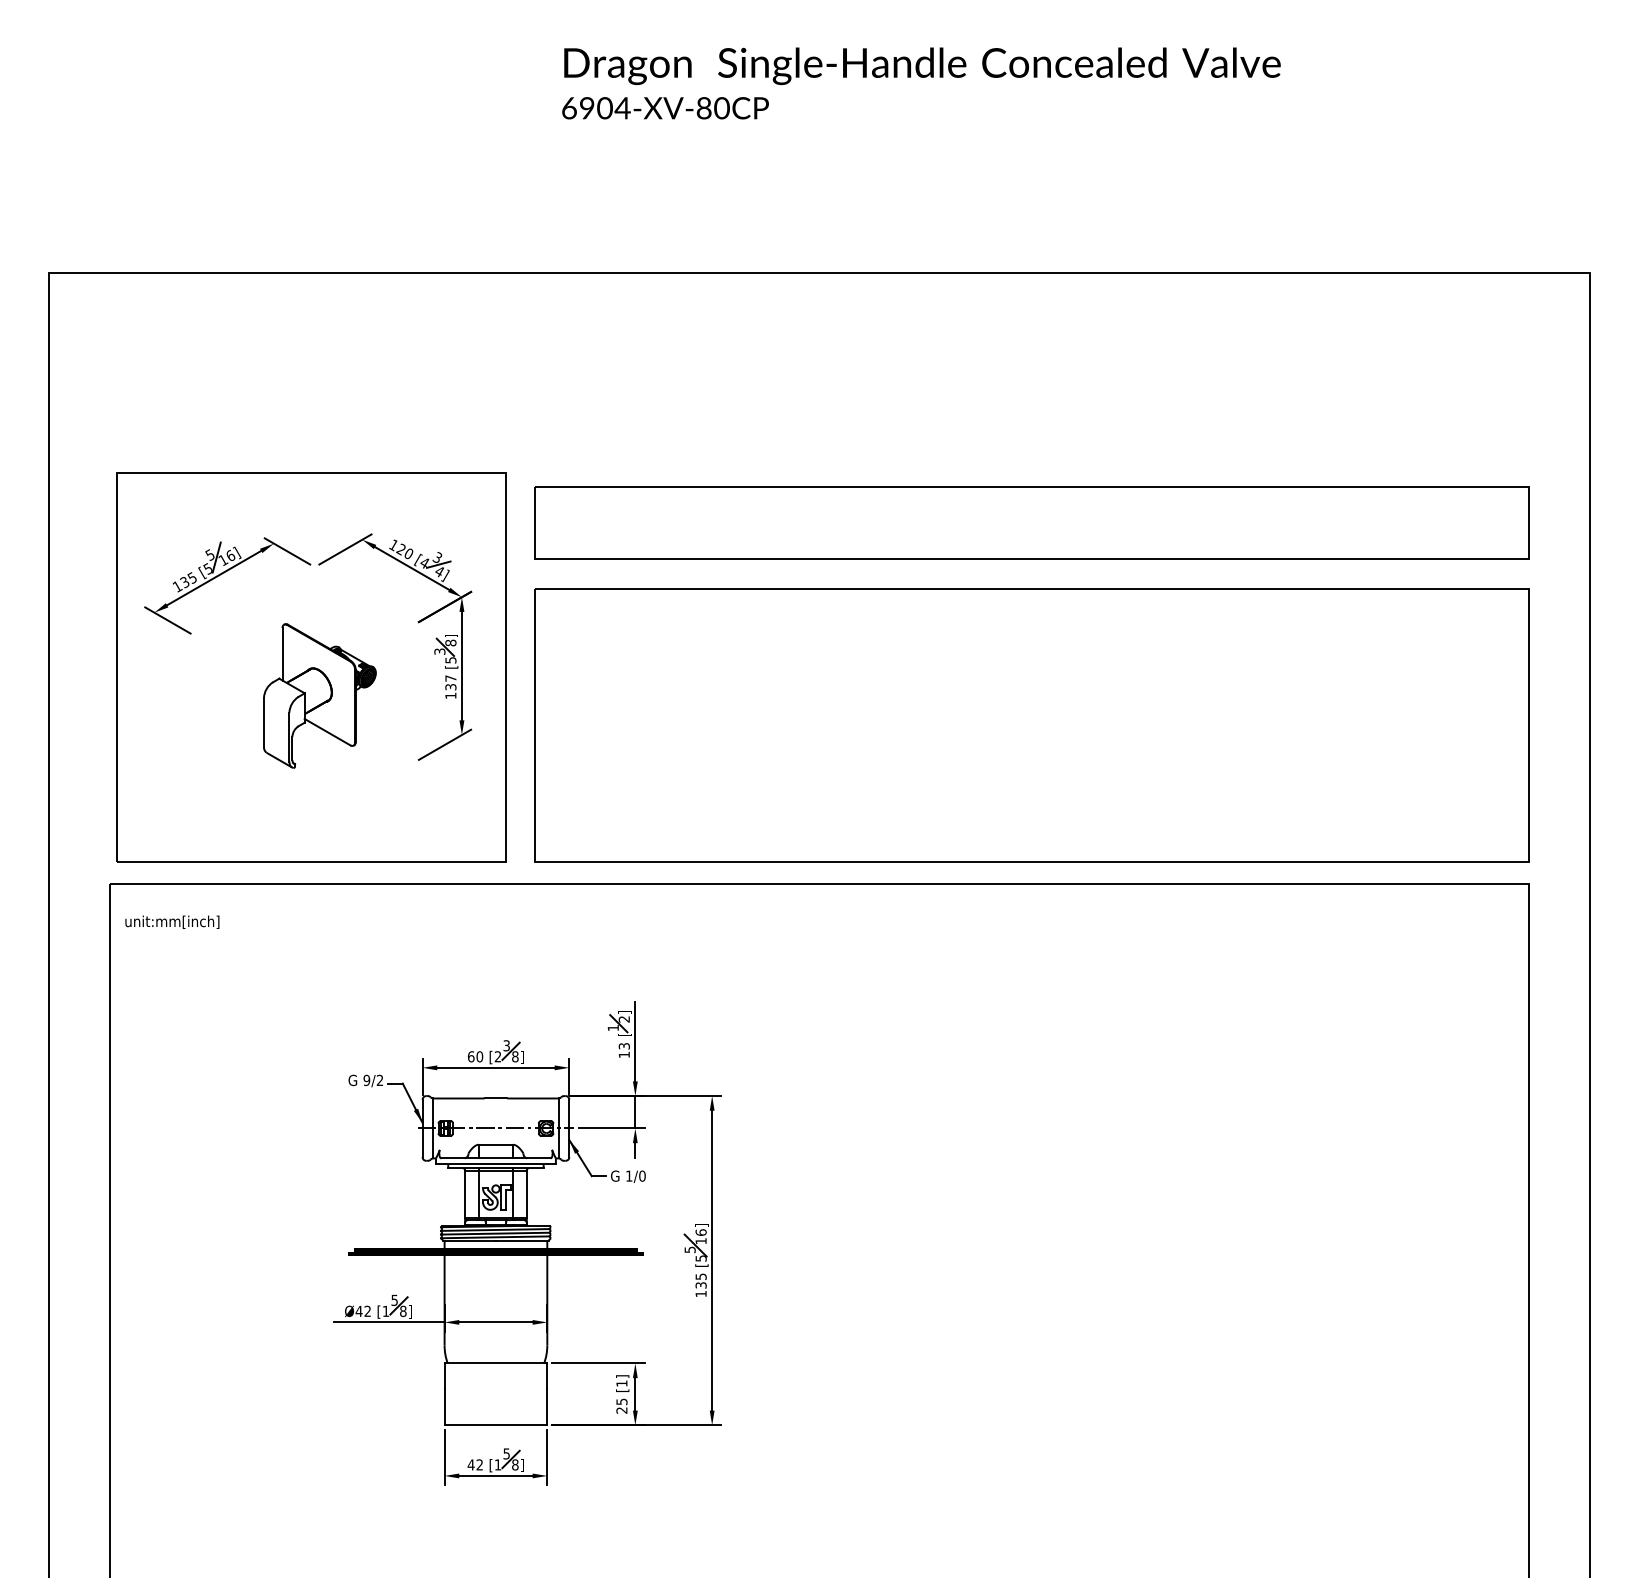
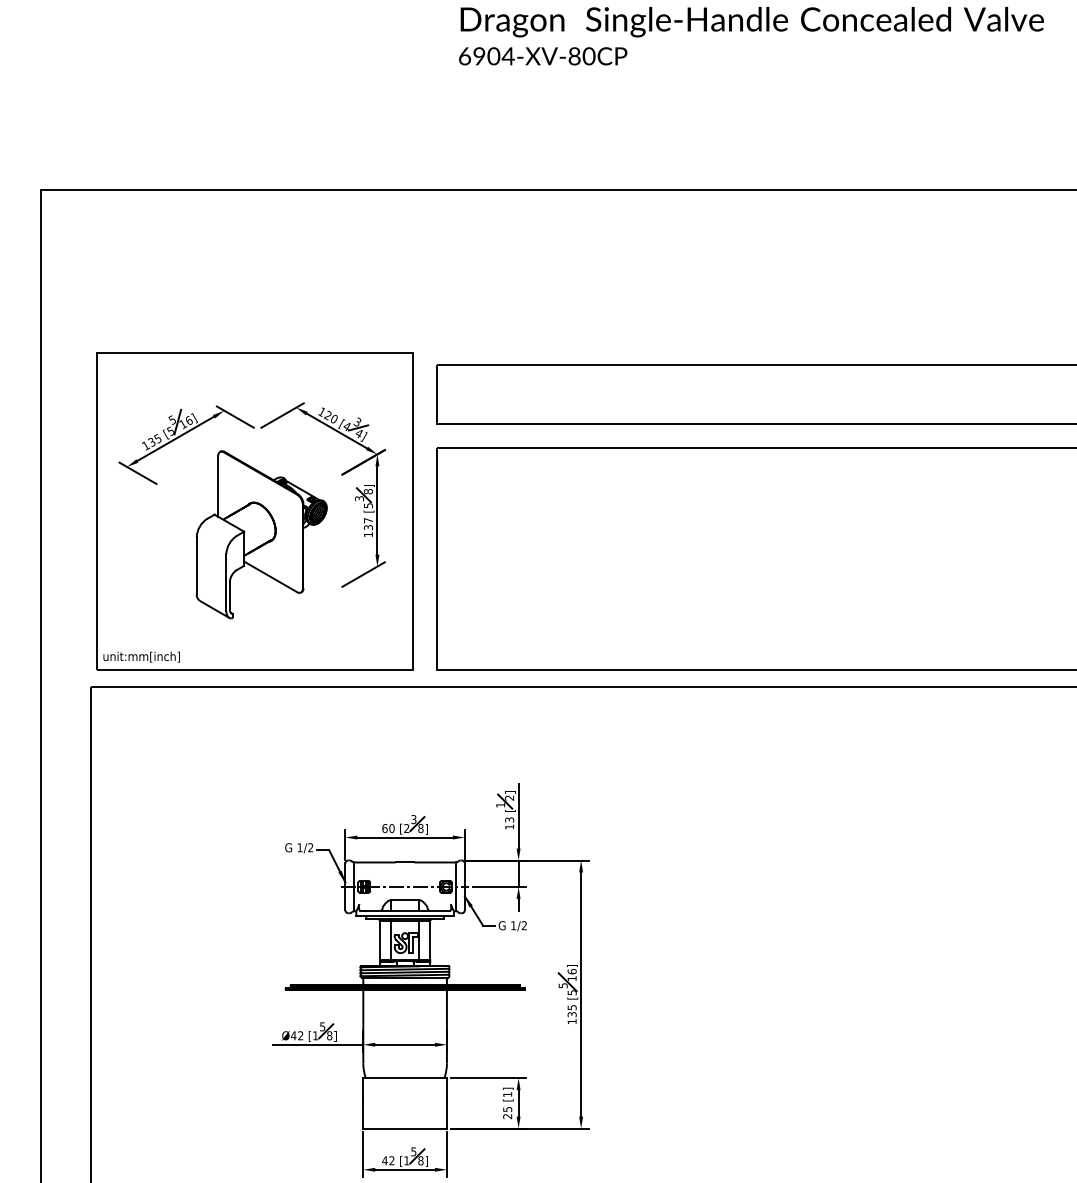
part: (319, 695) -> (261, 534), size x1.43
text: (172, 921) -> (141, 656), moved
text: (366, 1080) -> (299, 847), 9/2 -> 1/2
text: (642, 1175) -> (524, 925), 1/0 -> 1/2

